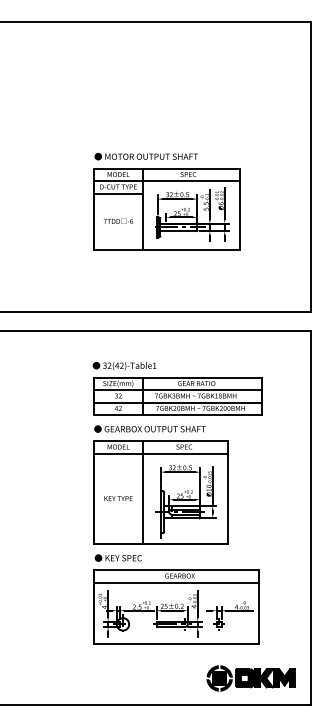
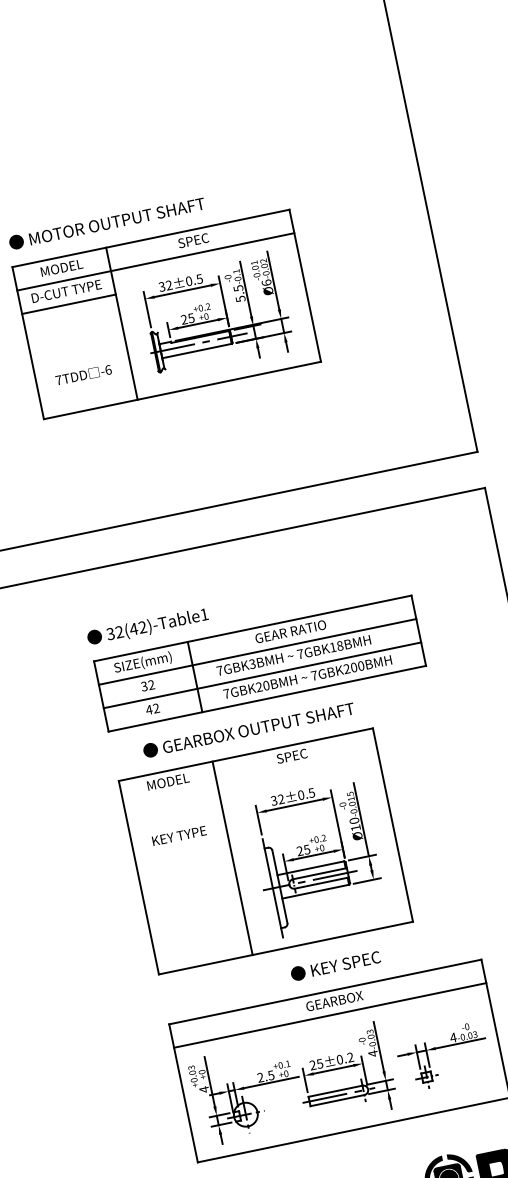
text: (118, 220) -> (83, 373), moved
text: (149, 428) -> (247, 729), moved
line: (160, 453) -> (249, 777), removed
text: (118, 498) -> (179, 835), moved
text: (117, 557) -> (333, 964), moved

